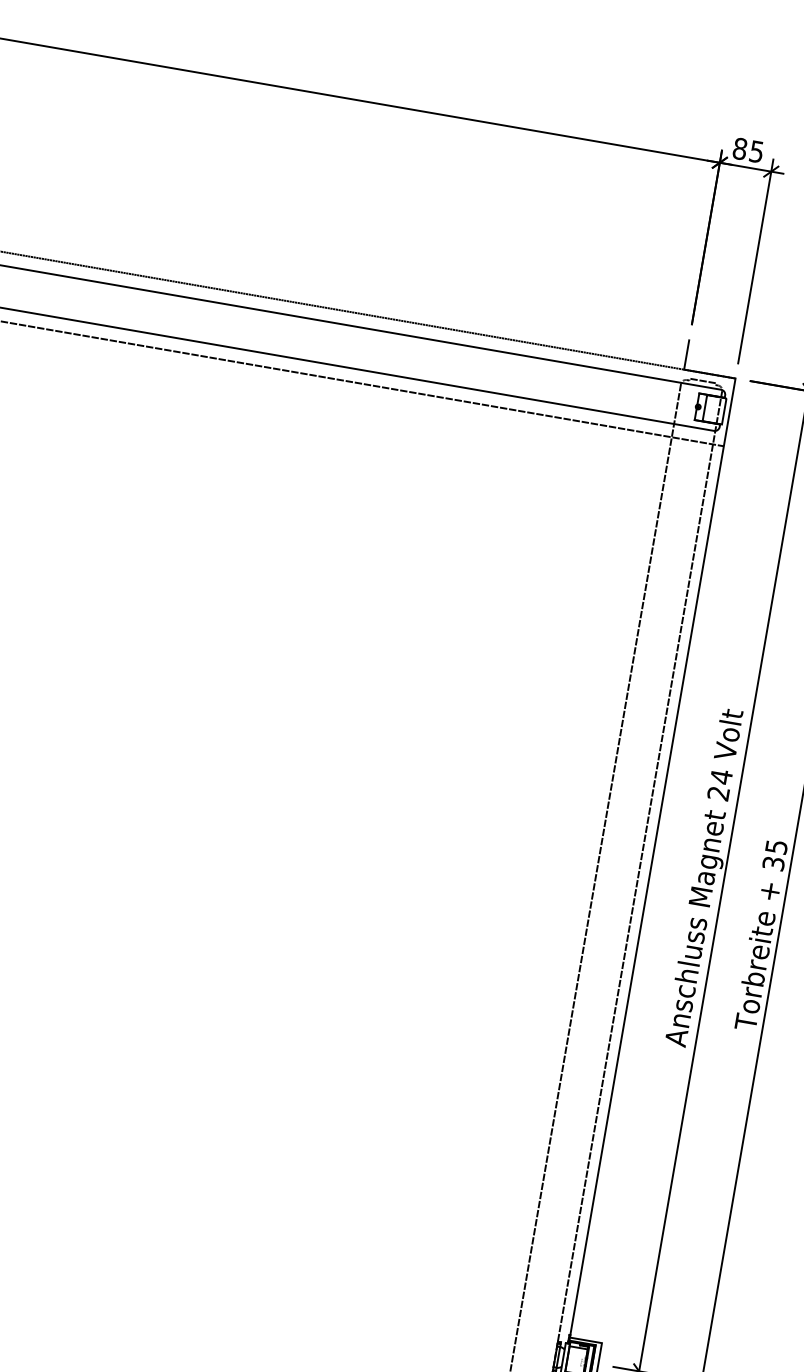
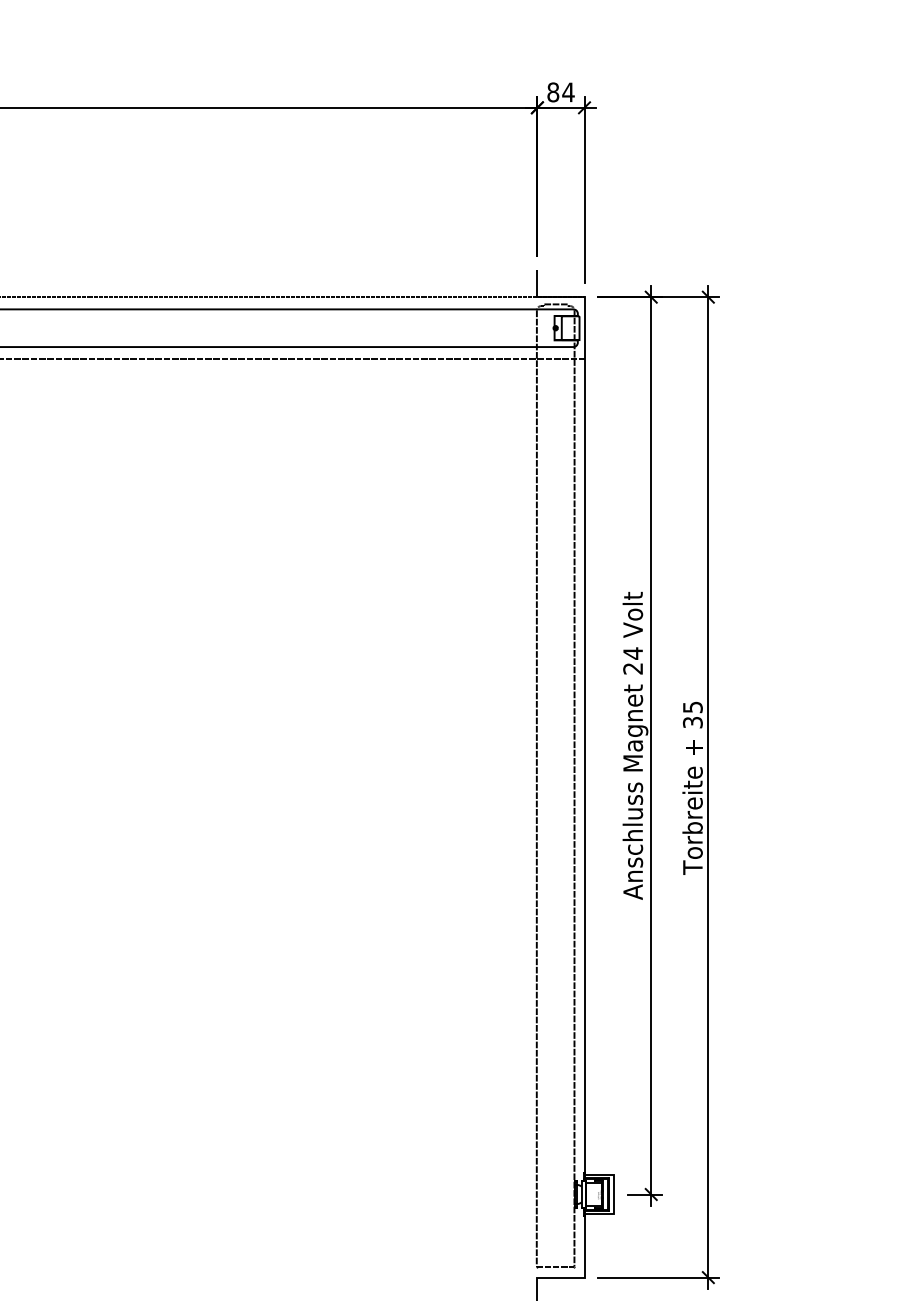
text: (756, 151) -> (568, 92), 85 -> 84

